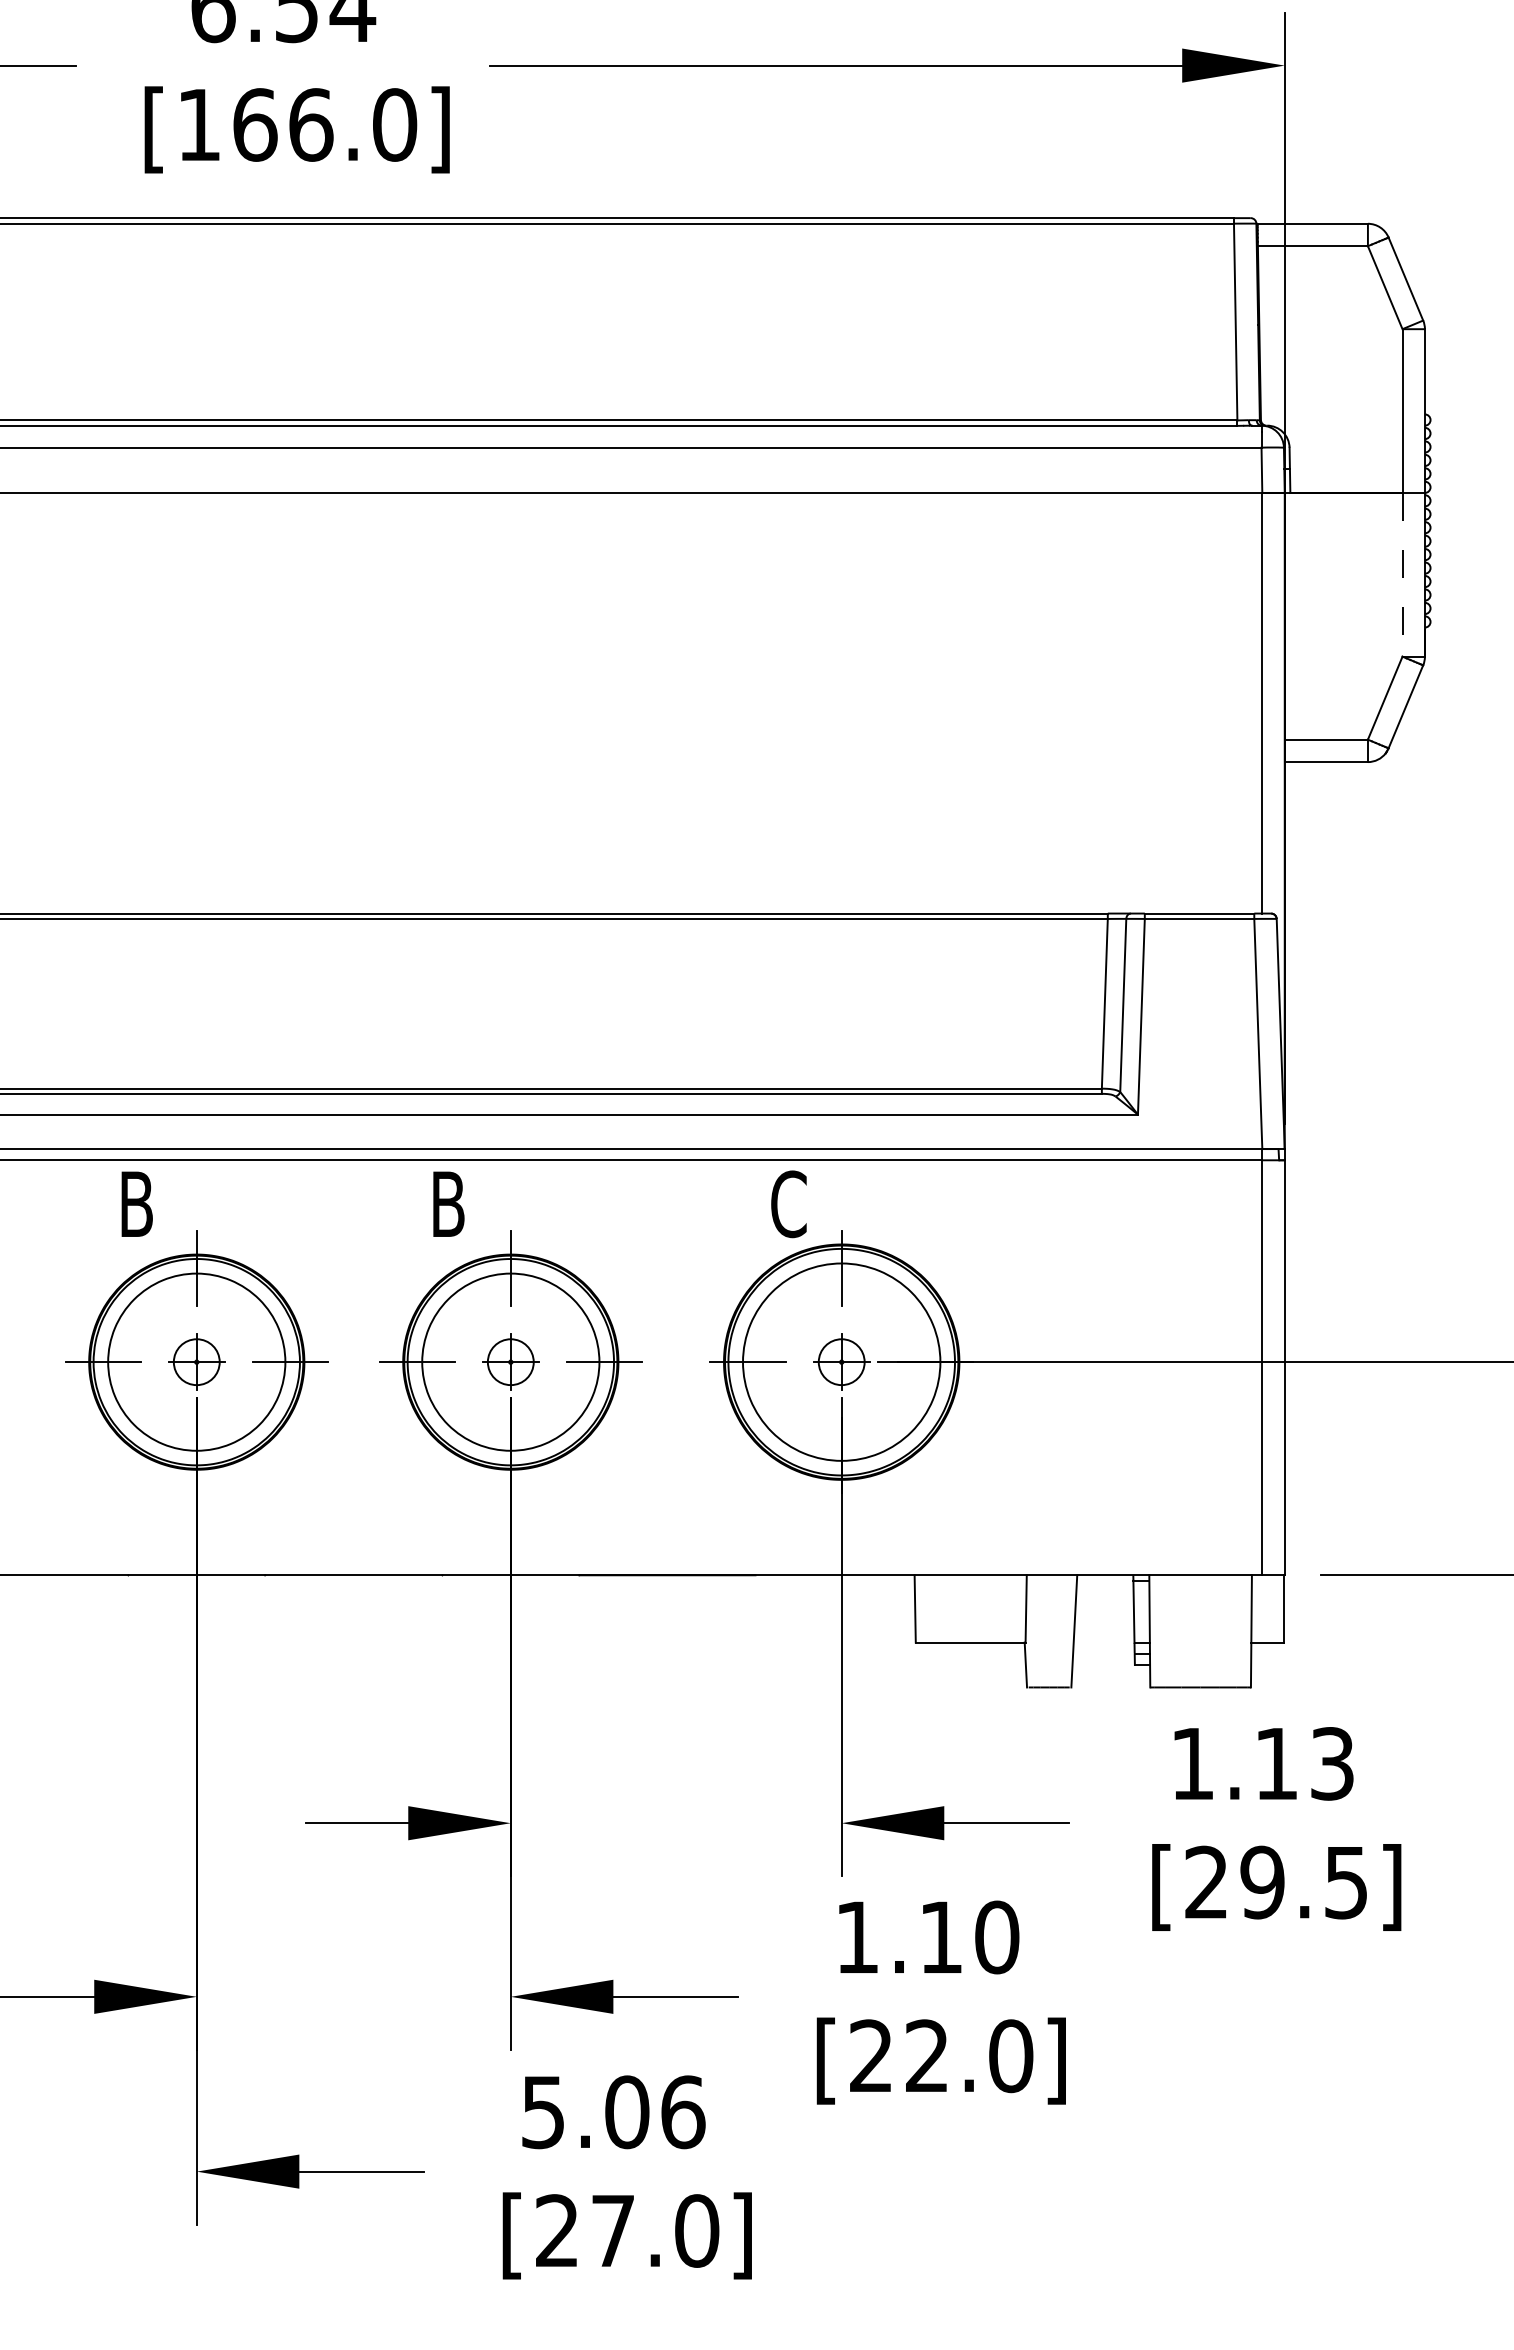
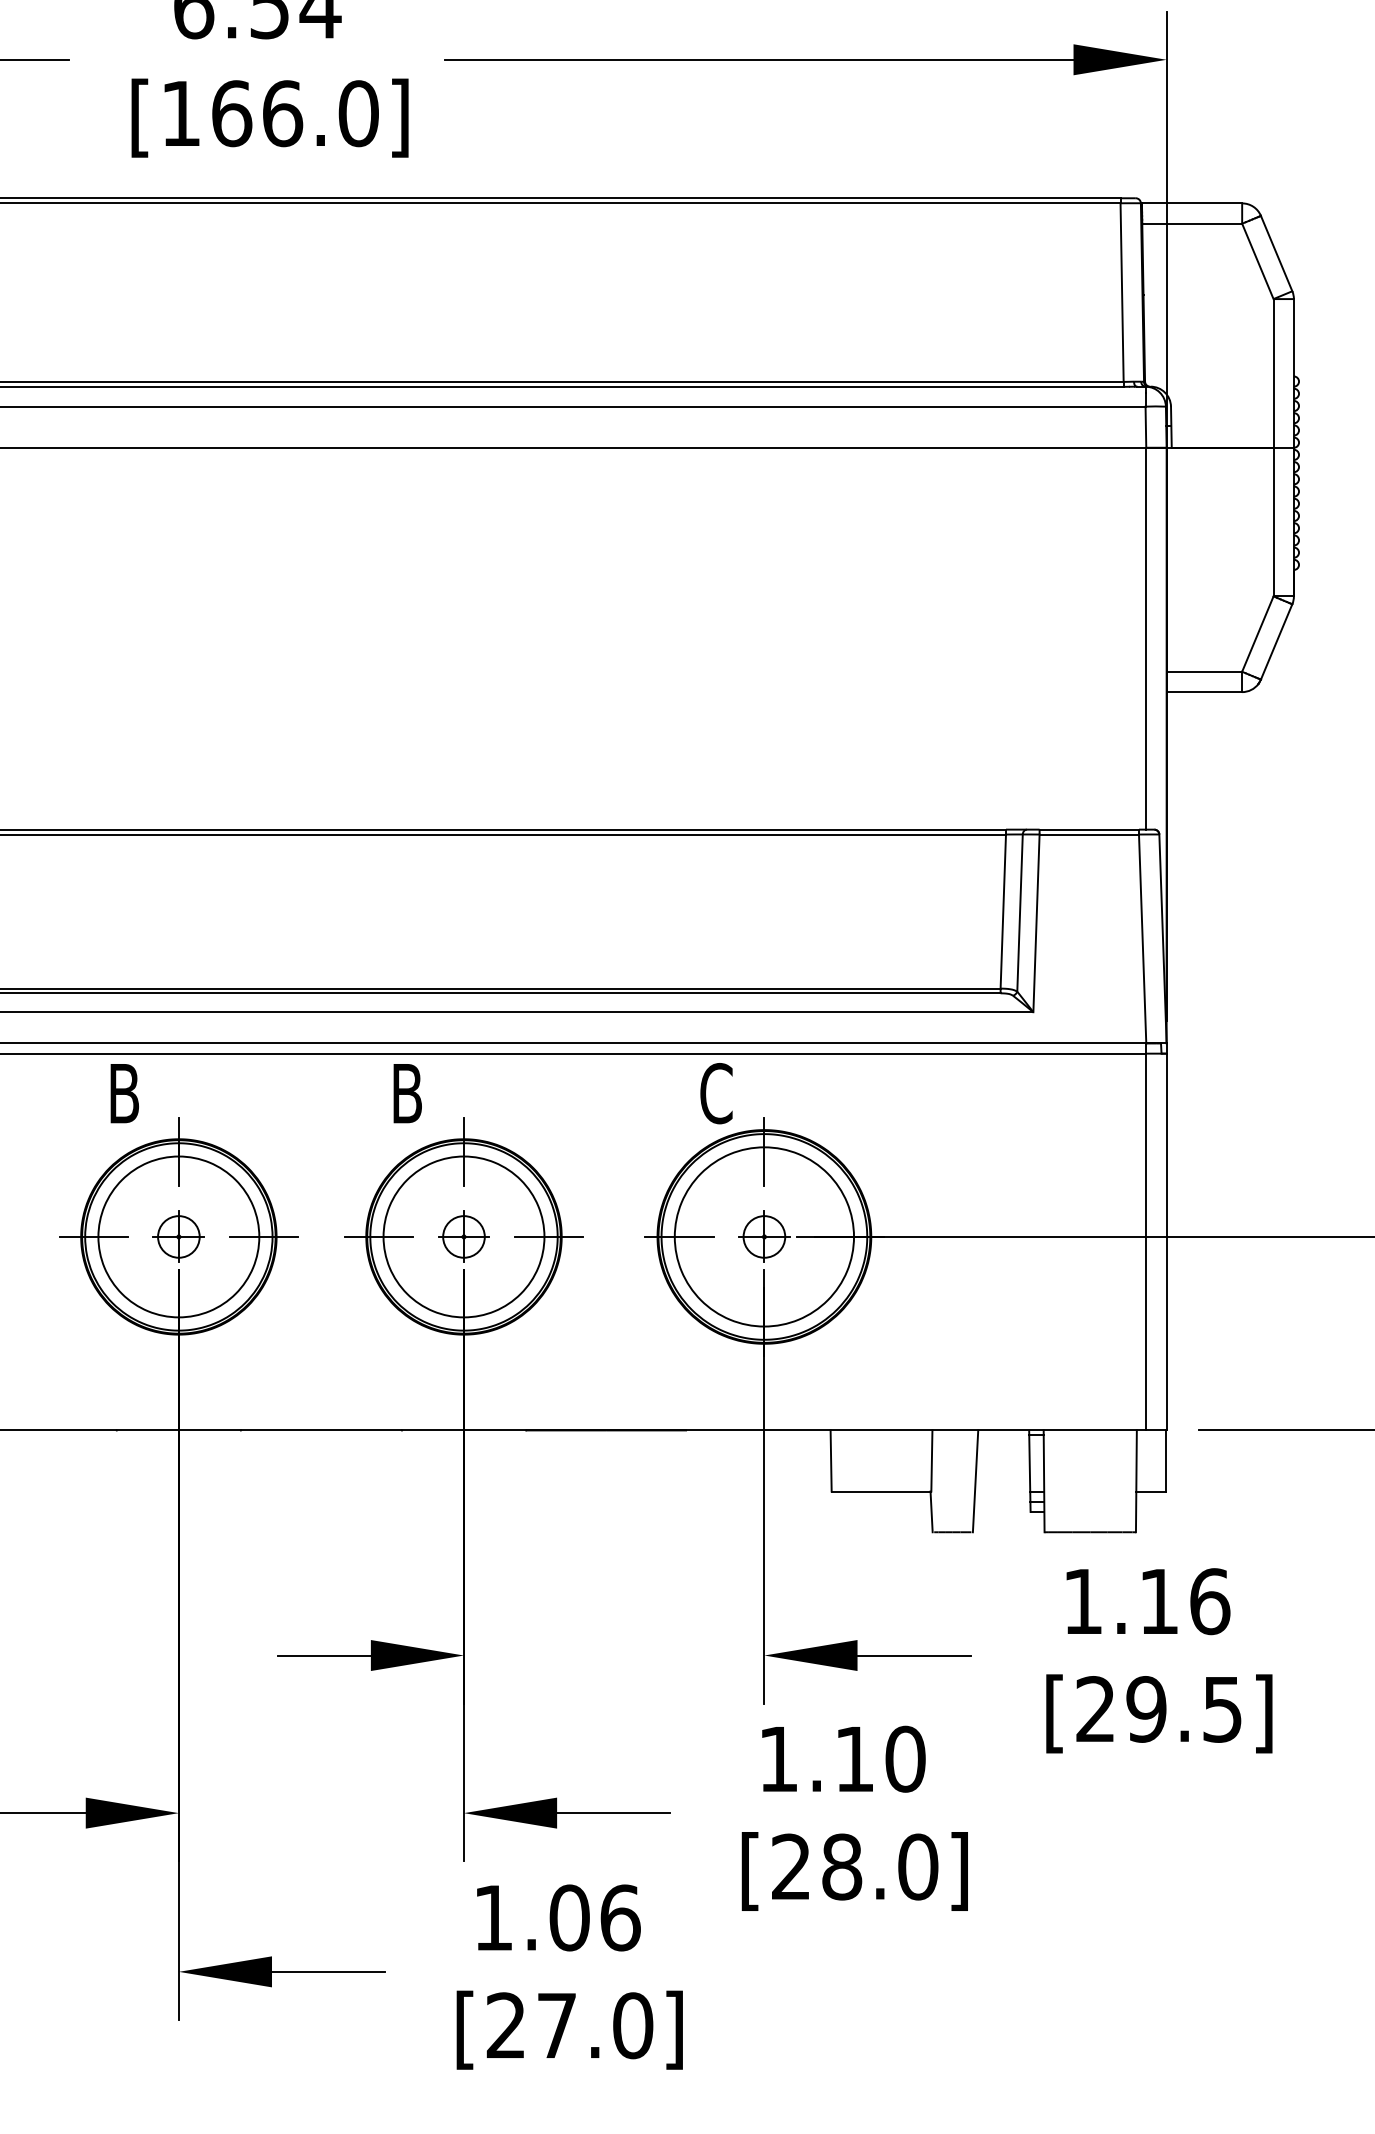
line: (1402, 574) -> (1273, 521), dashed -> solid
text: (1332, 1763) -> (1209, 1601), 1.13 -> 1.16
text: (927, 2056) -> (842, 1867), [22.0] -> [28.0]
text: (542, 2112) -> (492, 1918), 5.06 -> 1.06

